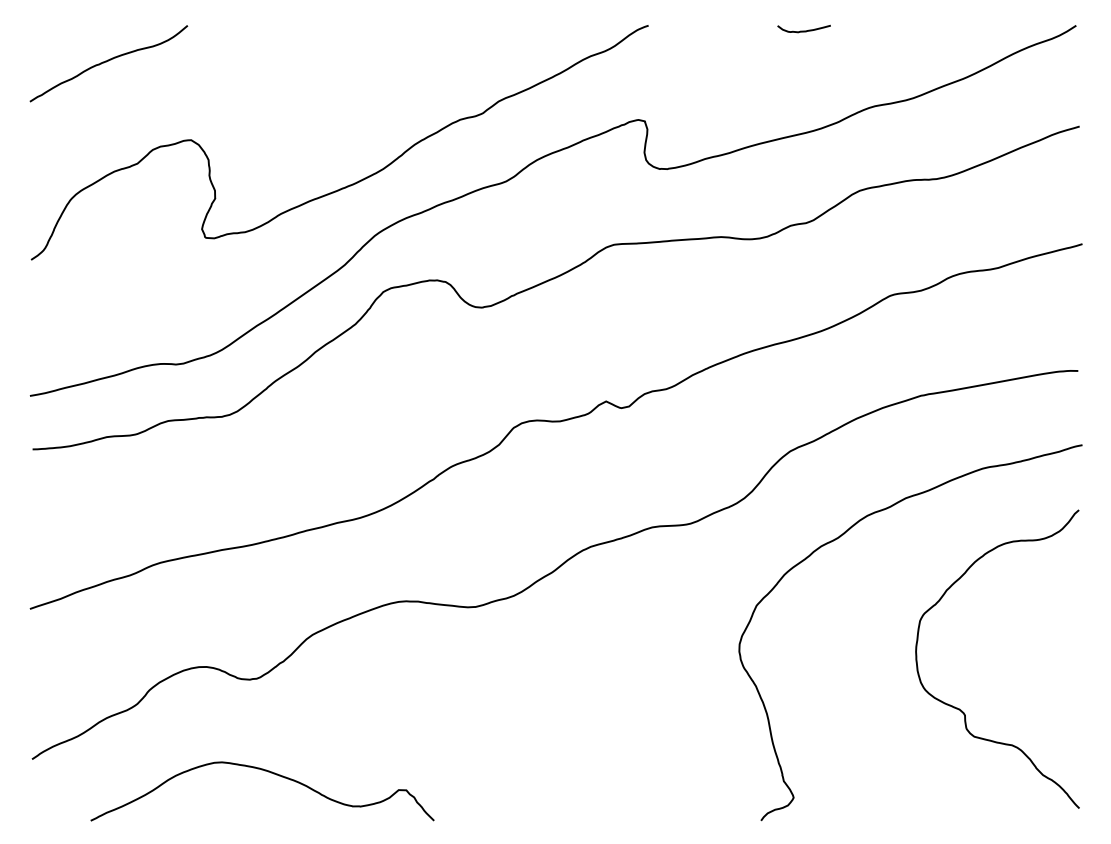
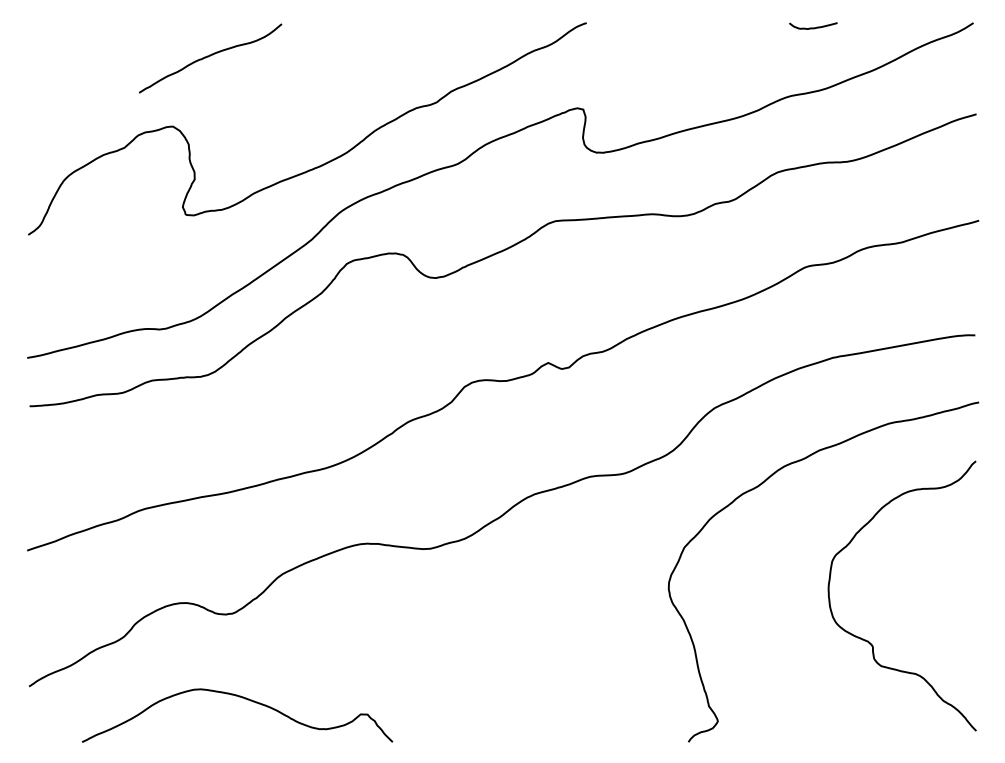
curve: (804, 30) -> (813, 27), moved
curve: (108, 61) -> (210, 56), moved

